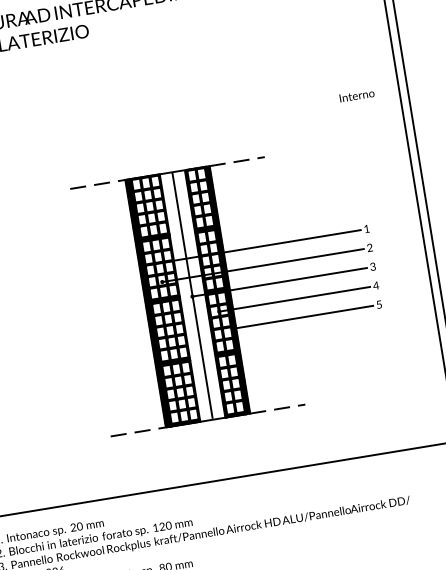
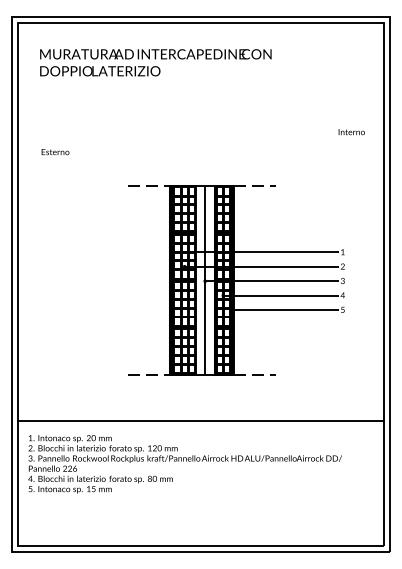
text: (356, 96) -> (351, 132), moved

